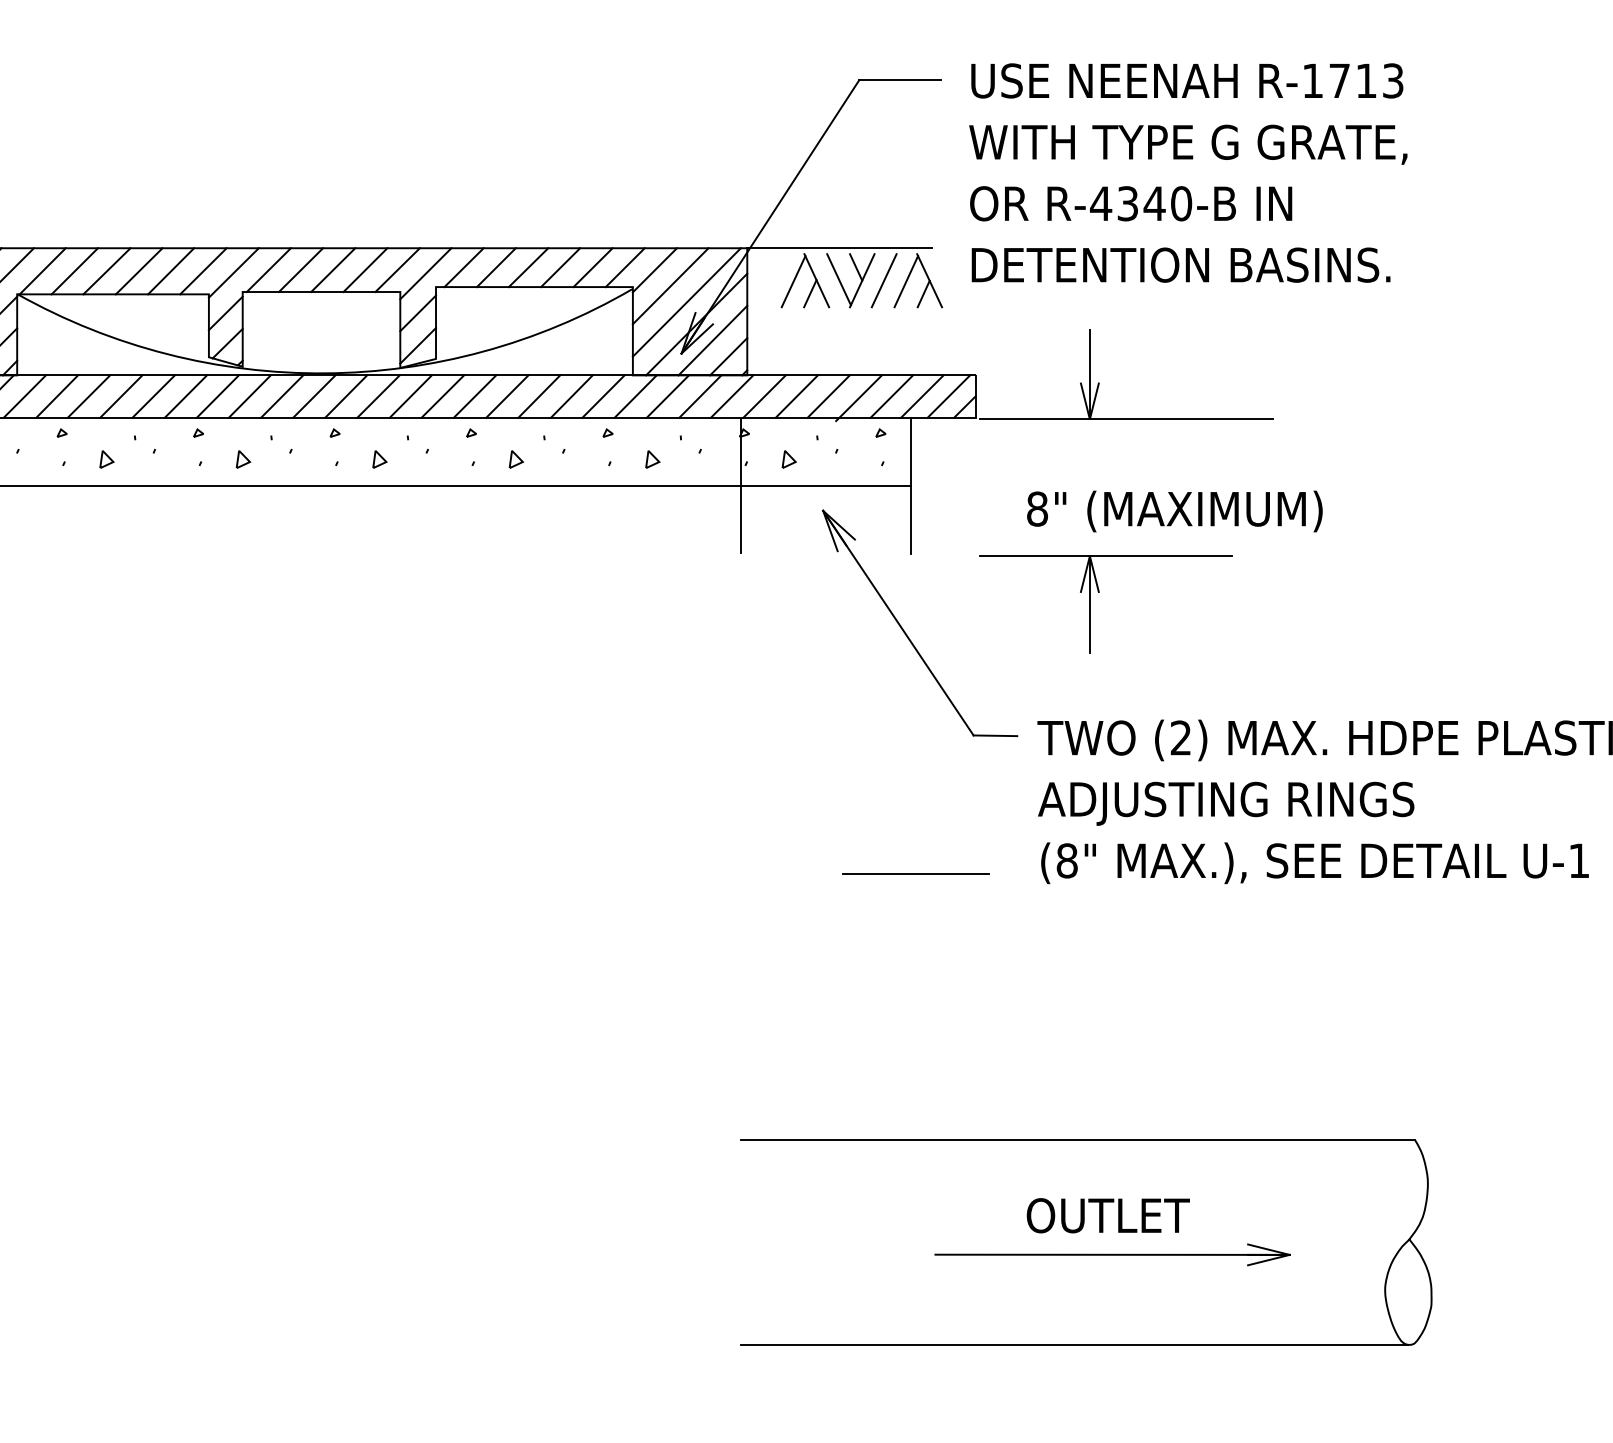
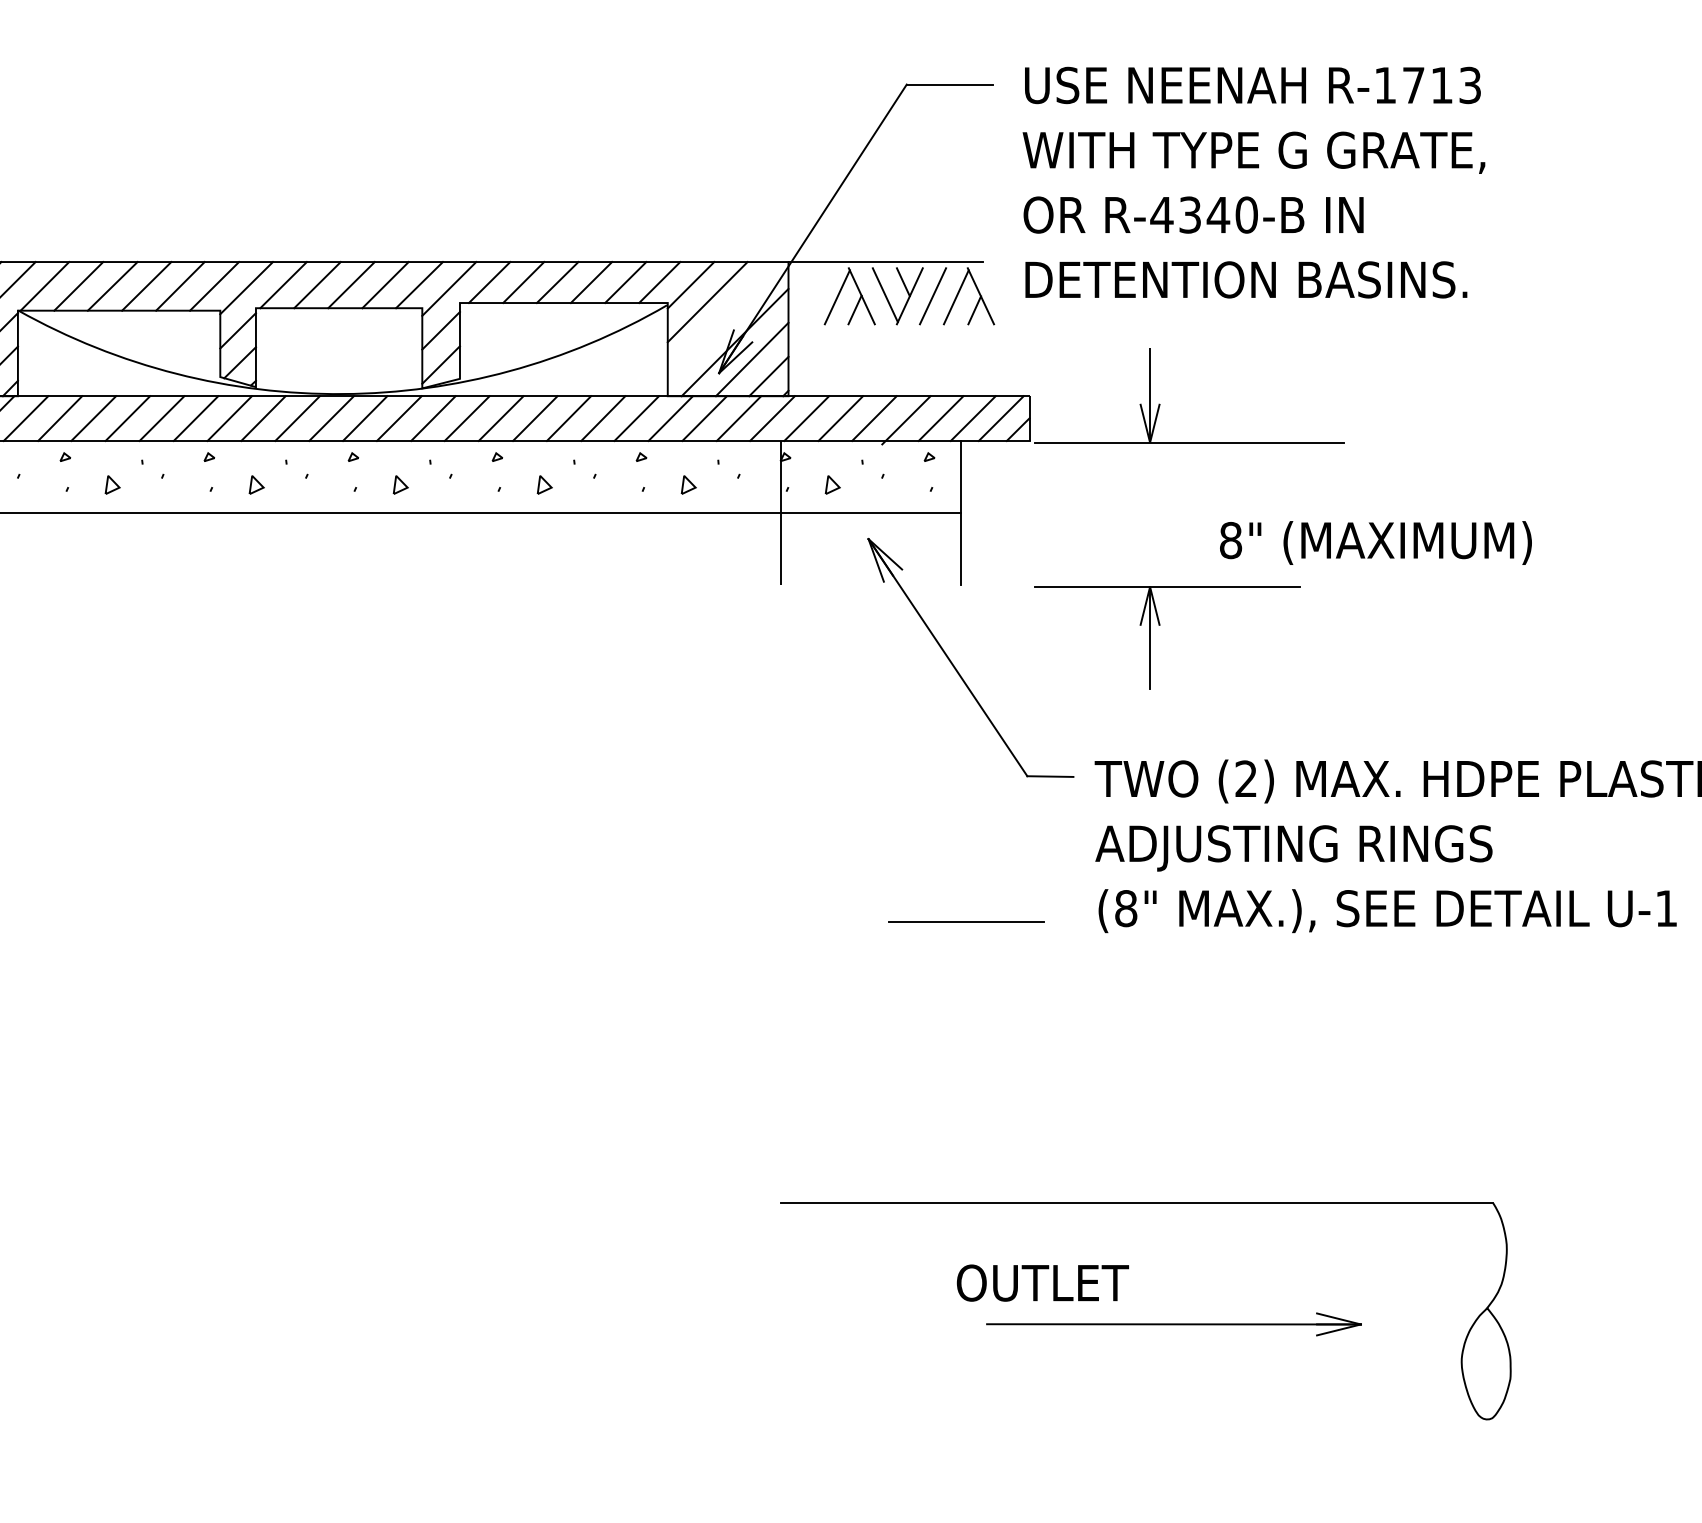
line: (686, 302) -> (724, 319), removed
text: (1174, 511) -> (1375, 543), moved
text: (1107, 1215) -> (1042, 1282), moved
line: (1074, 1344) -> (1133, 1419), removed

